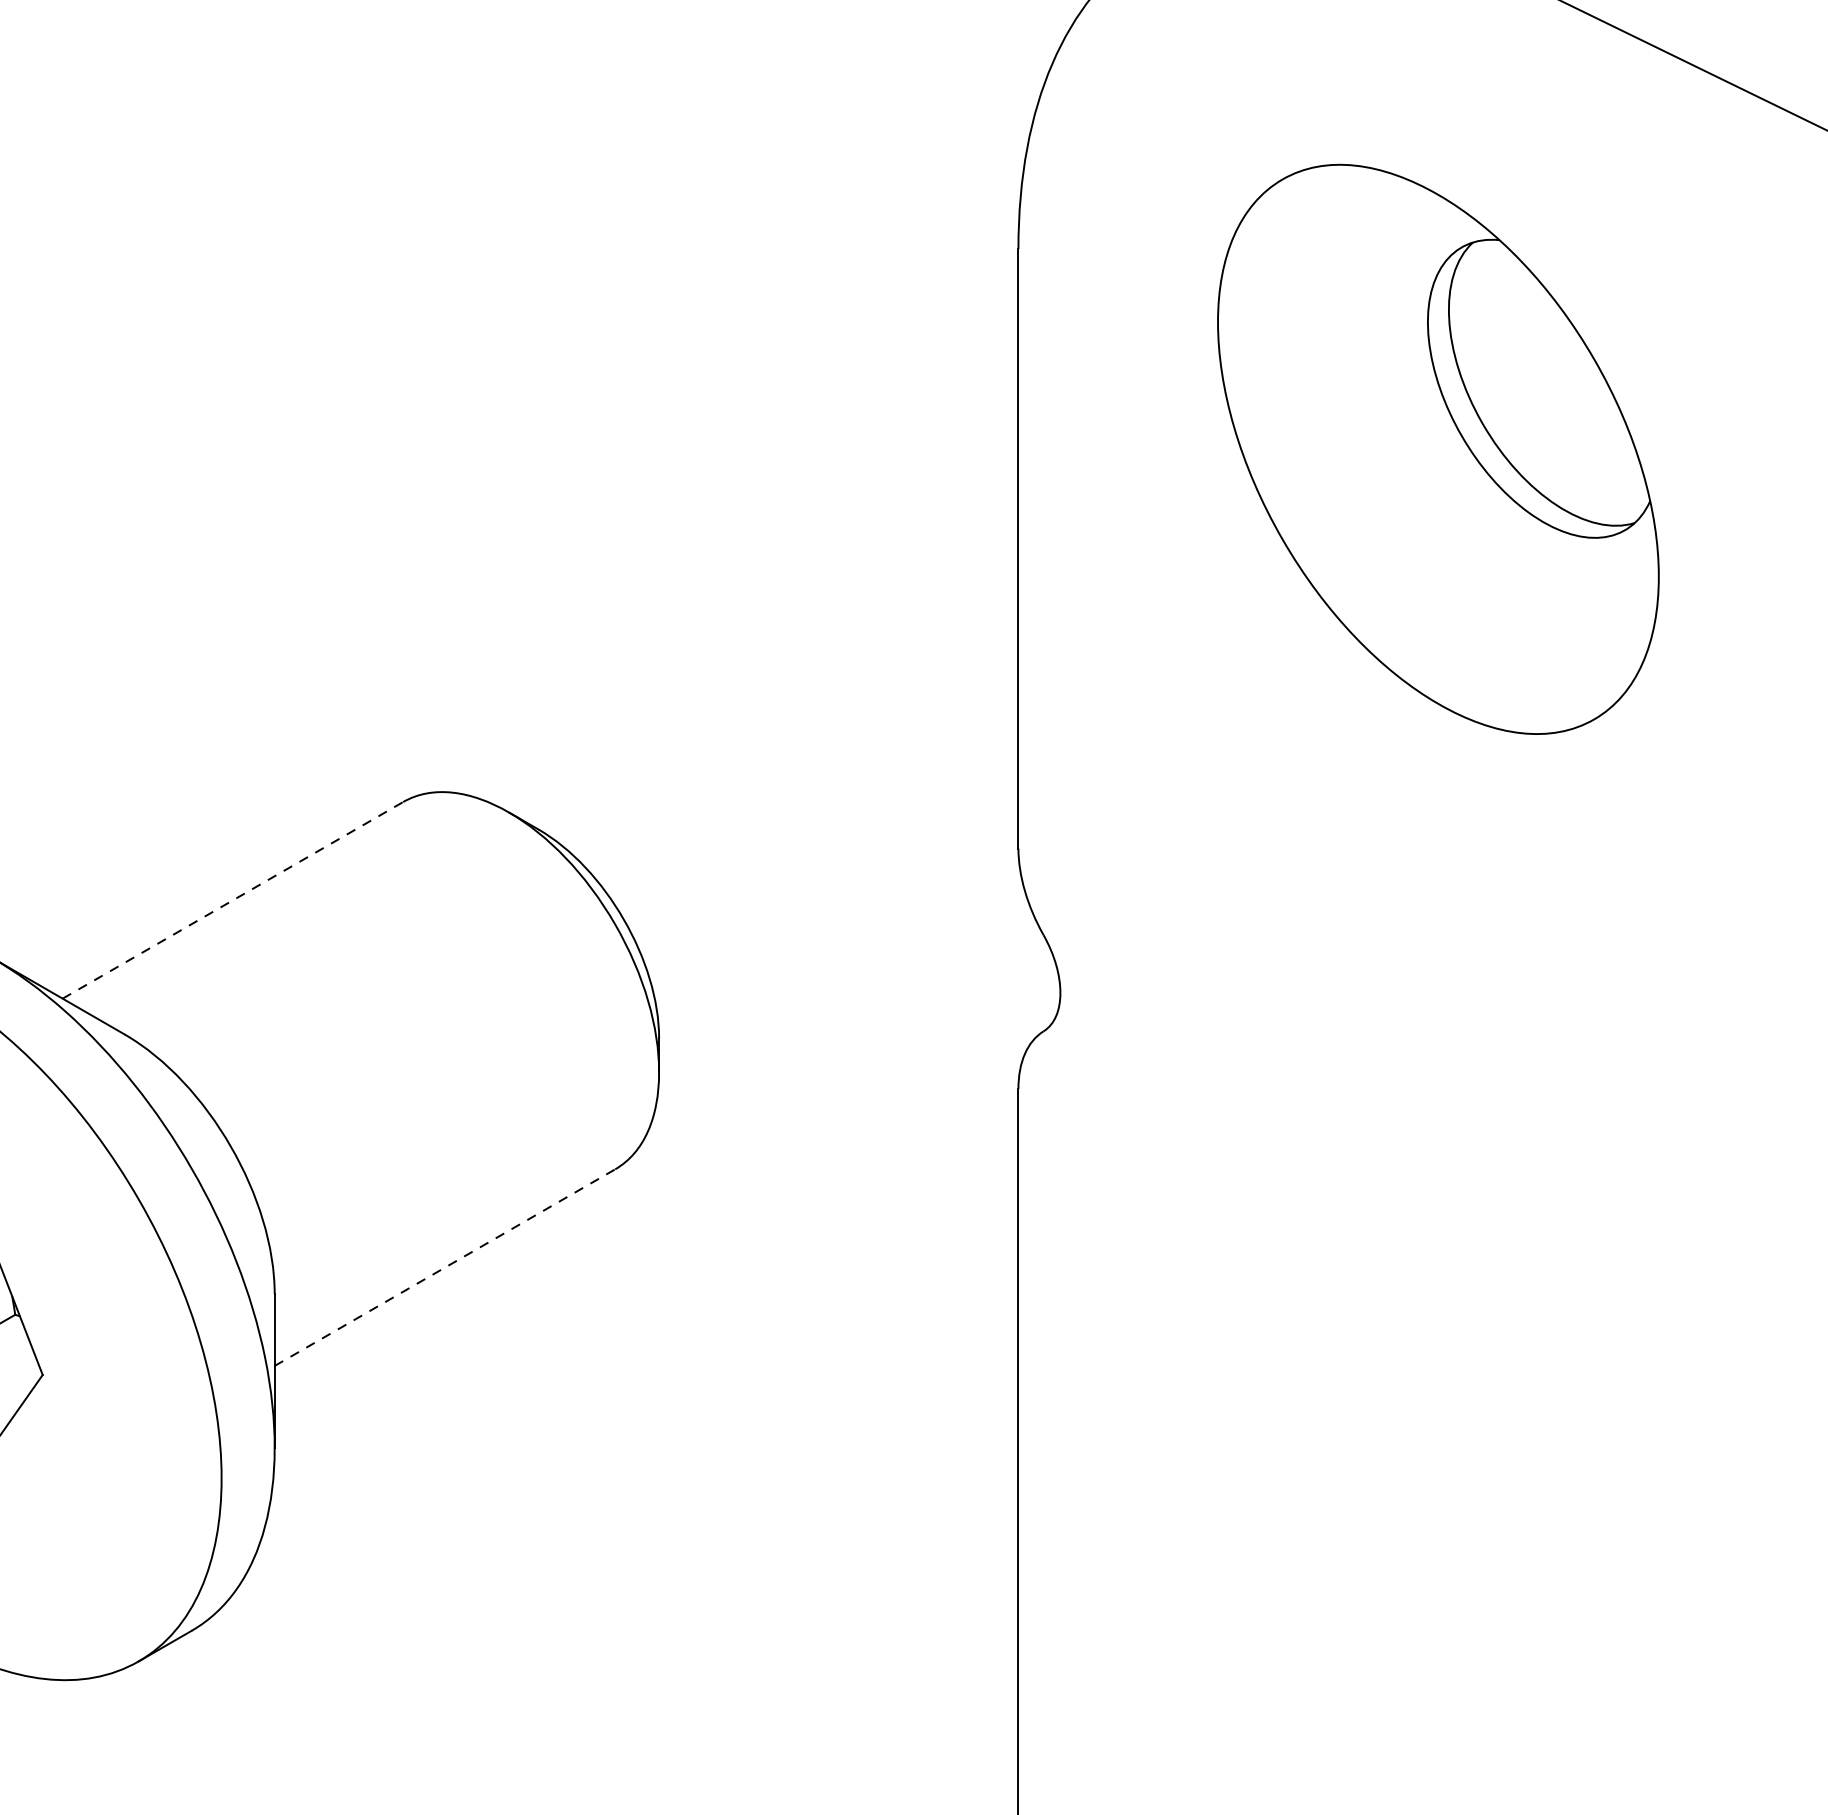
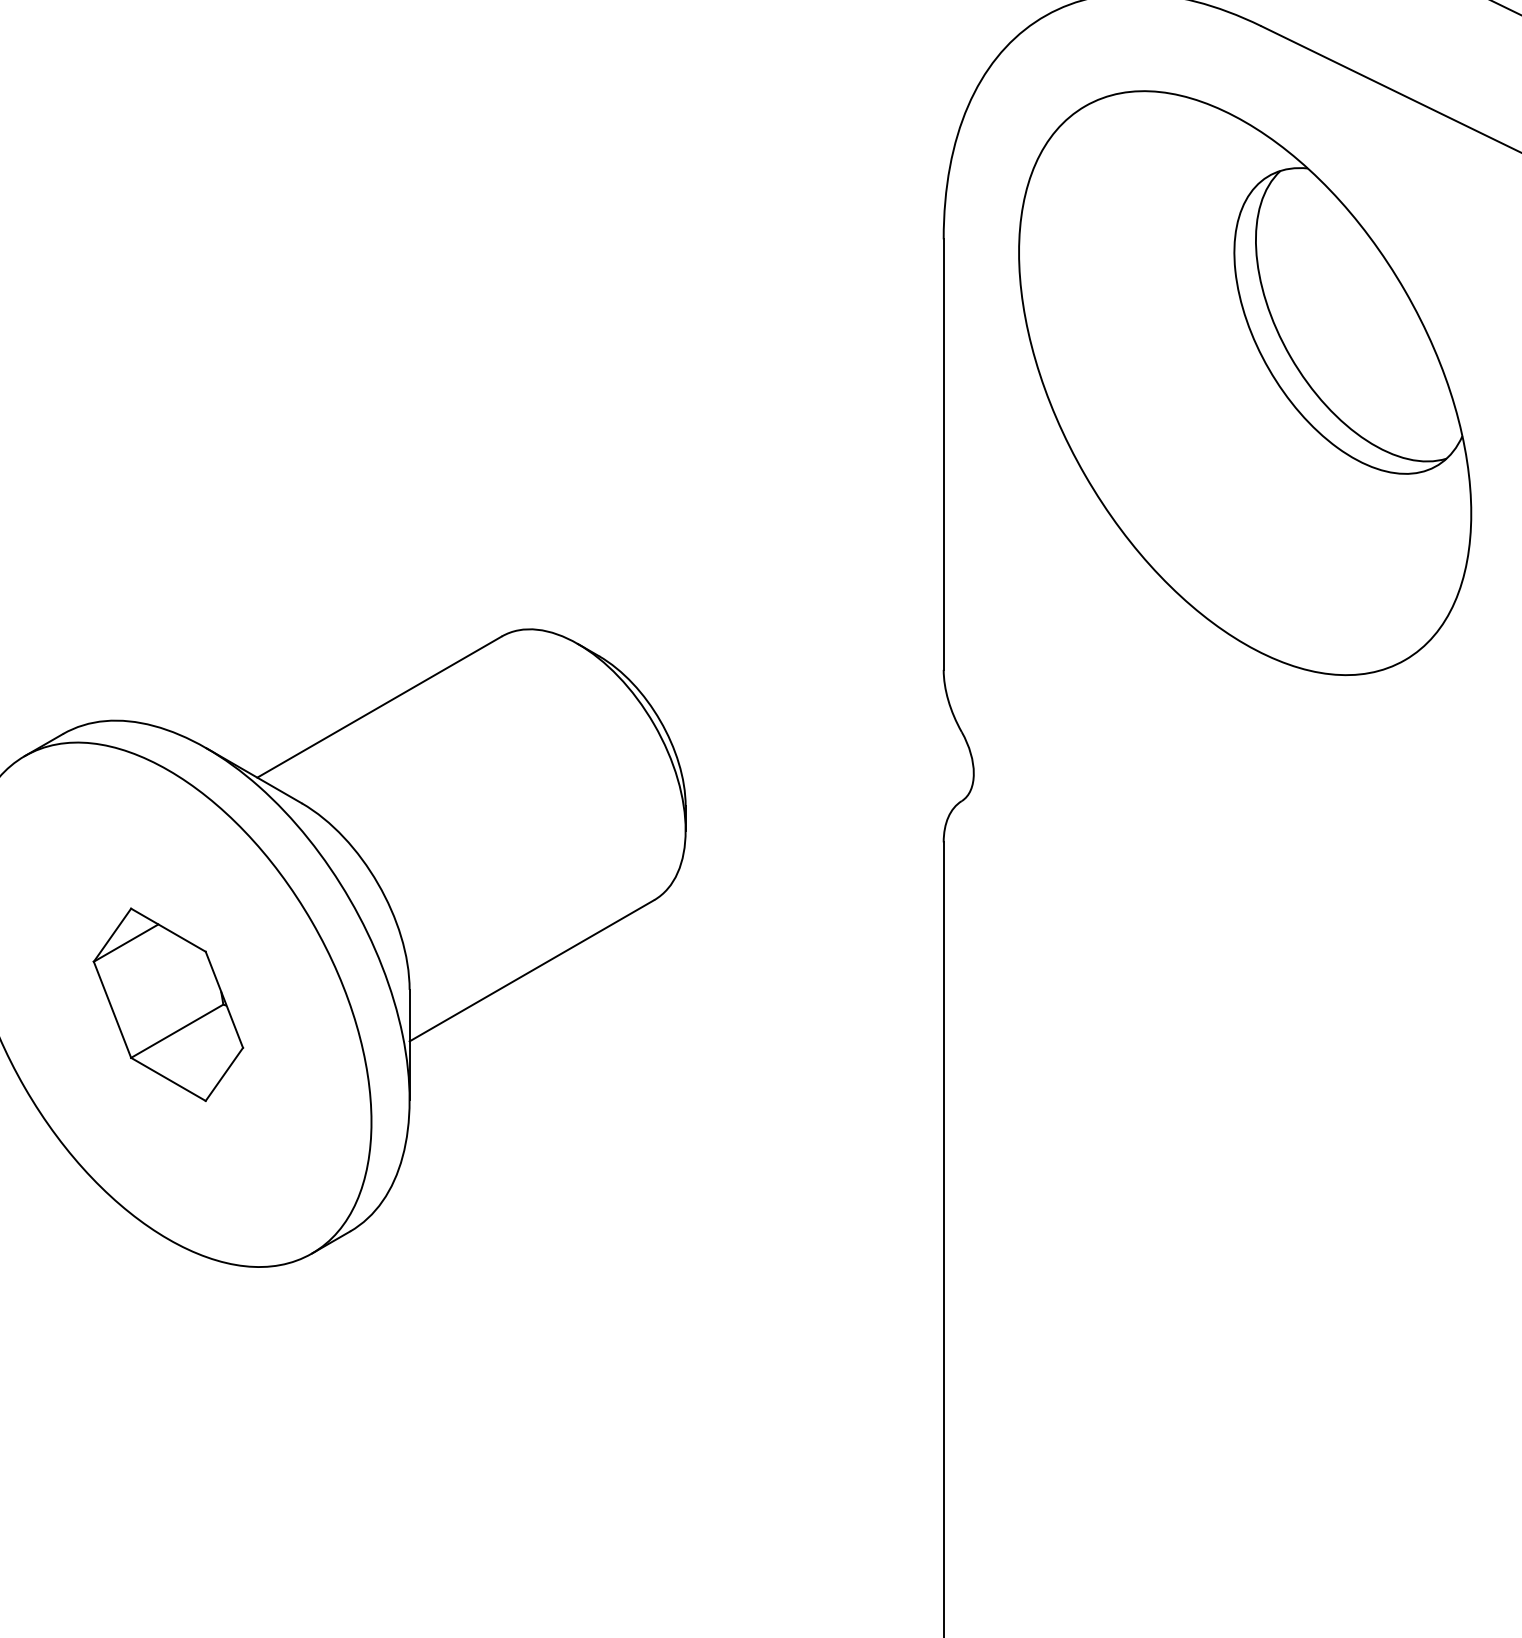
part: (1438, 449) -> (1245, 383), size x1.43
line: (234, 899) -> (380, 706), dashed -> solid
line: (445, 1267) -> (532, 970), dashed -> solid

